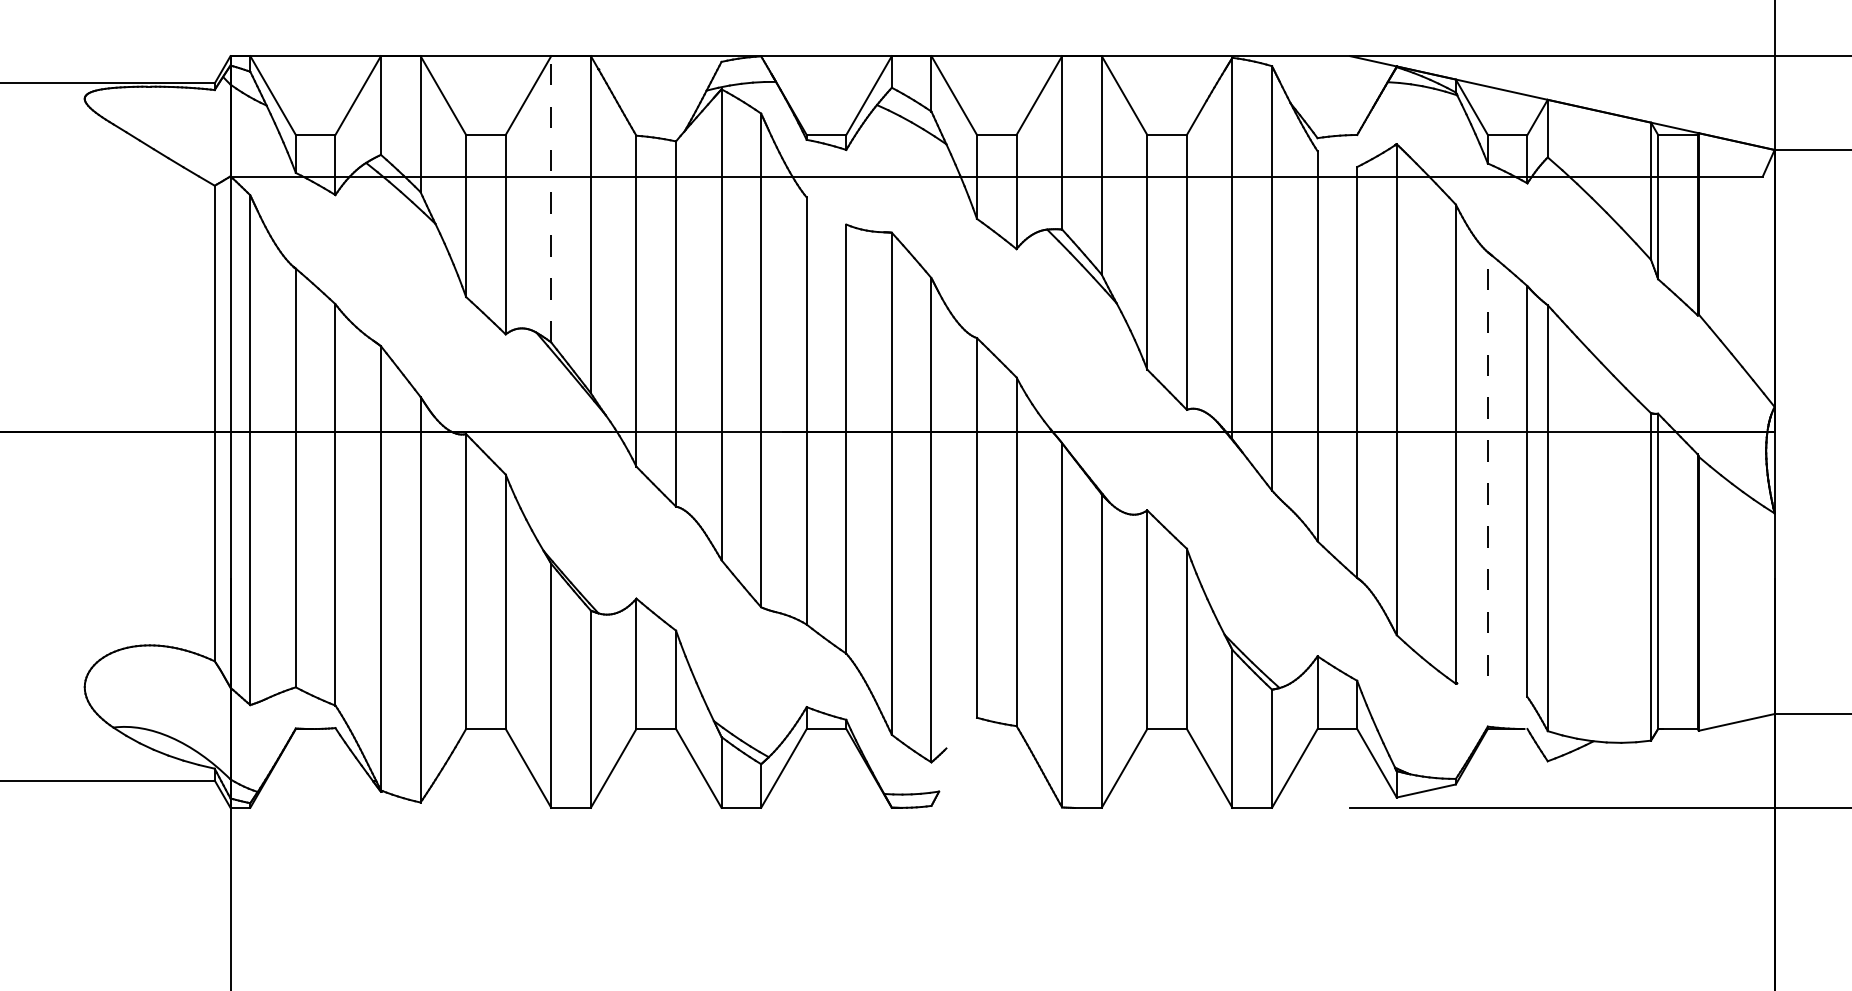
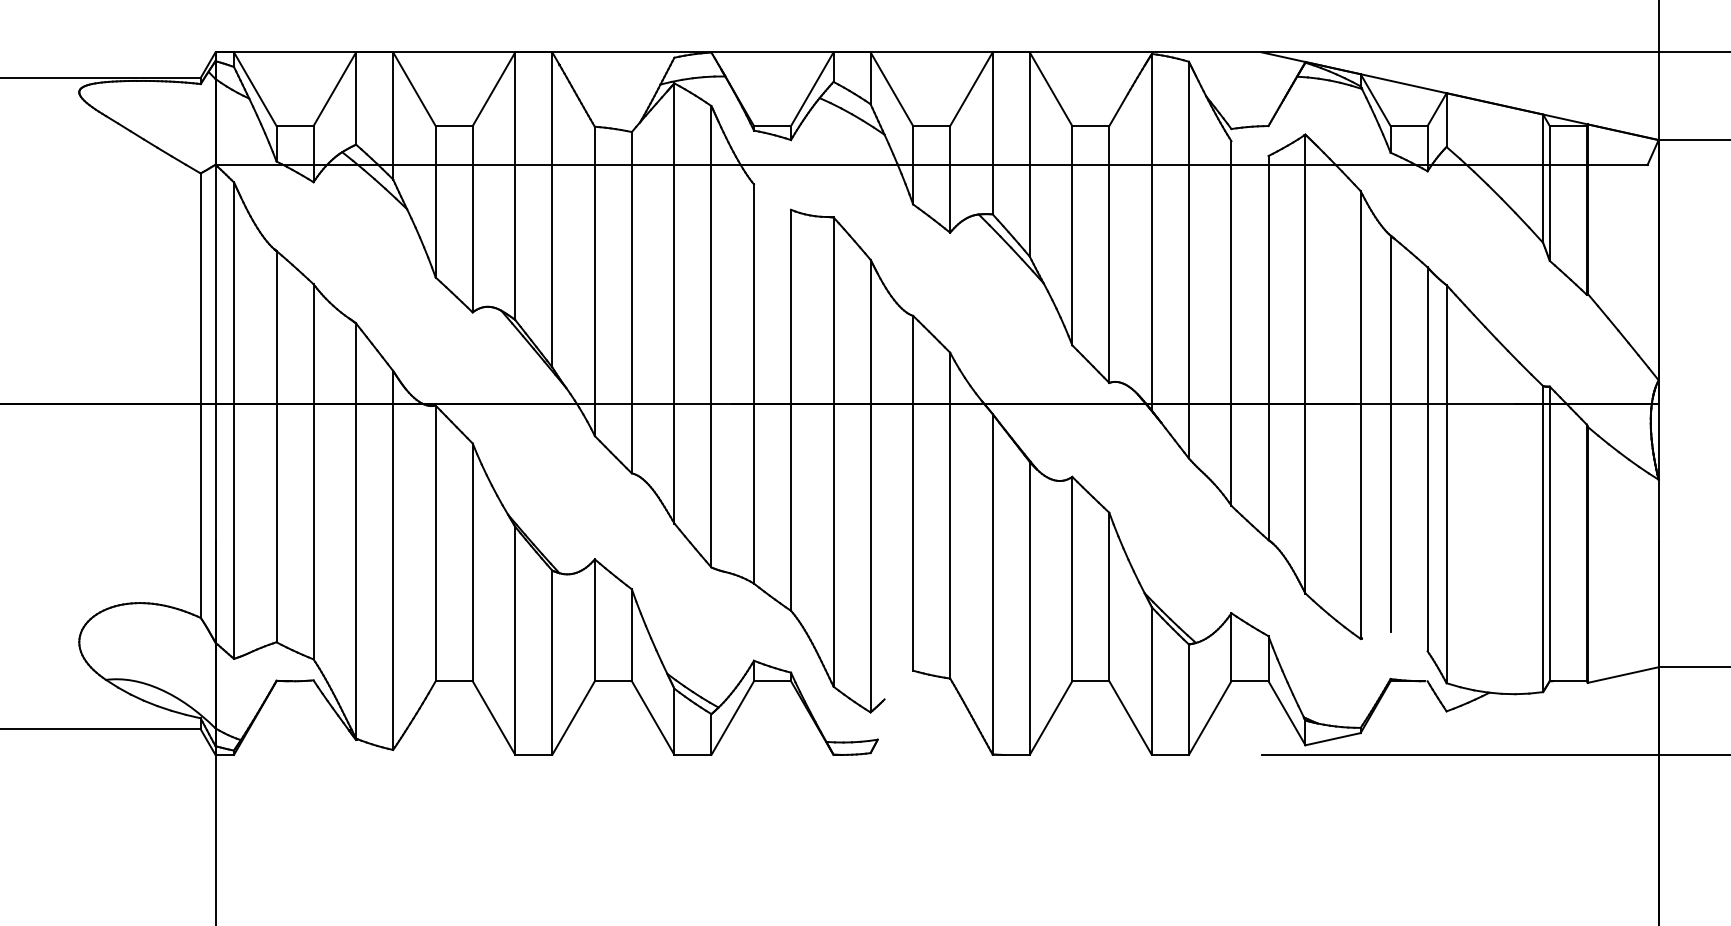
line: (551, 198) -> (515, 185), dashed -> solid
line: (1487, 463) -> (1390, 433), dashed -> solid

